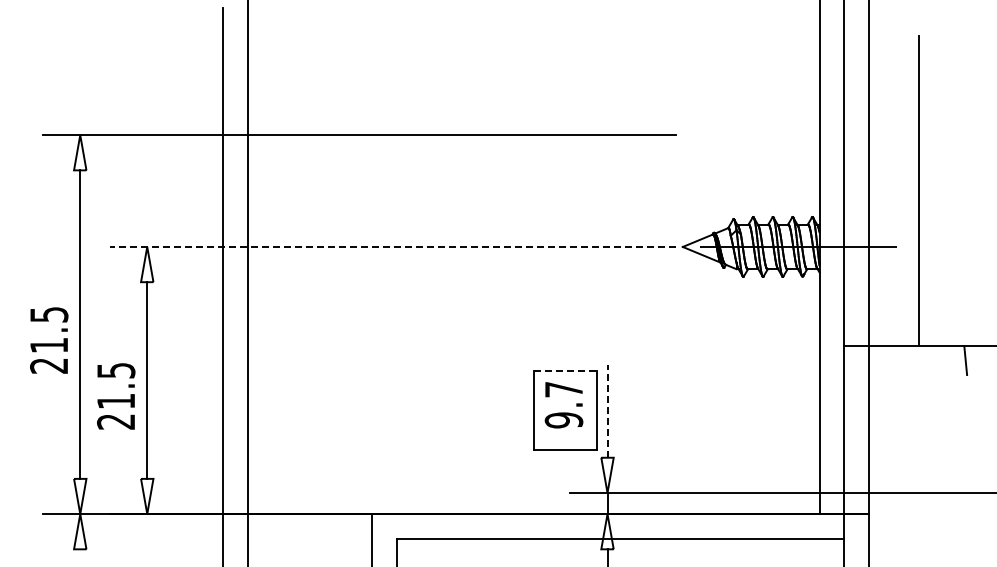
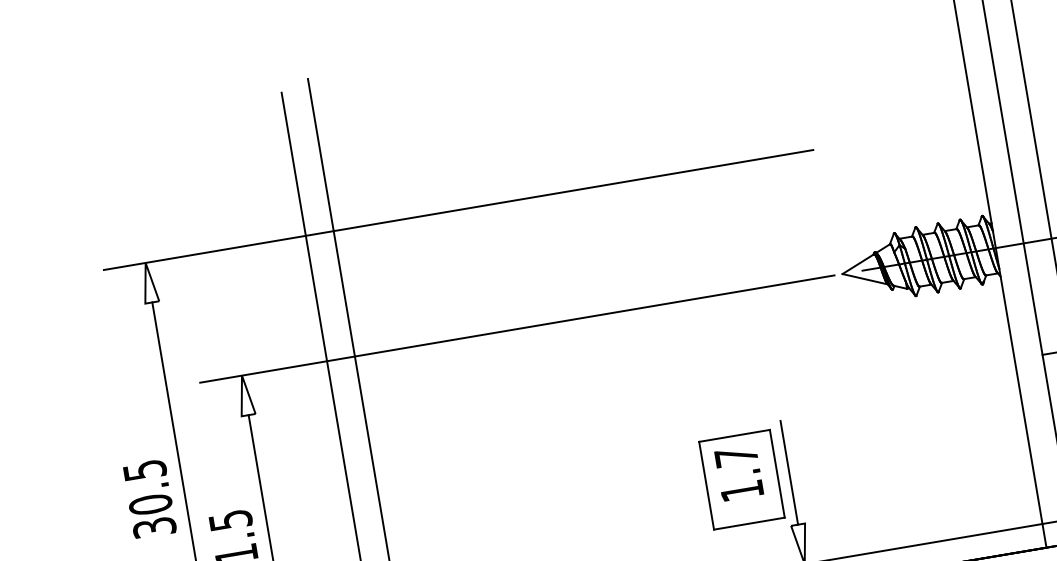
line: (392, 246) -> (516, 328), dashed -> solid
text: (49, 355) -> (152, 515), 21.5 -> 30.5
line: (565, 371) -> (734, 435), dashed -> solid
line: (607, 410) -> (789, 471), dashed -> solid
text: (563, 420) -> (741, 491), 9.7 -> 1.7

